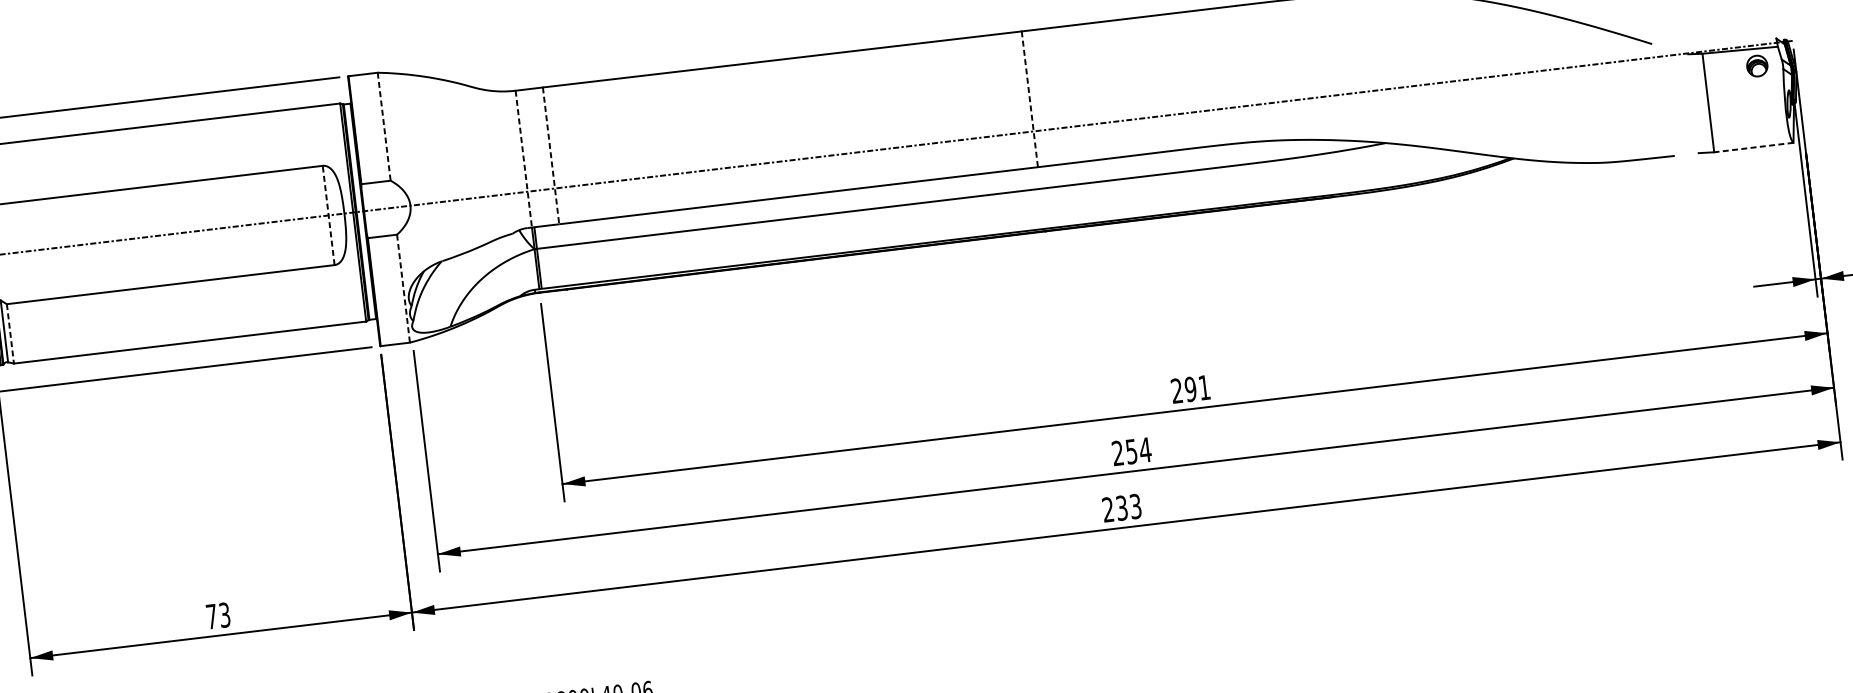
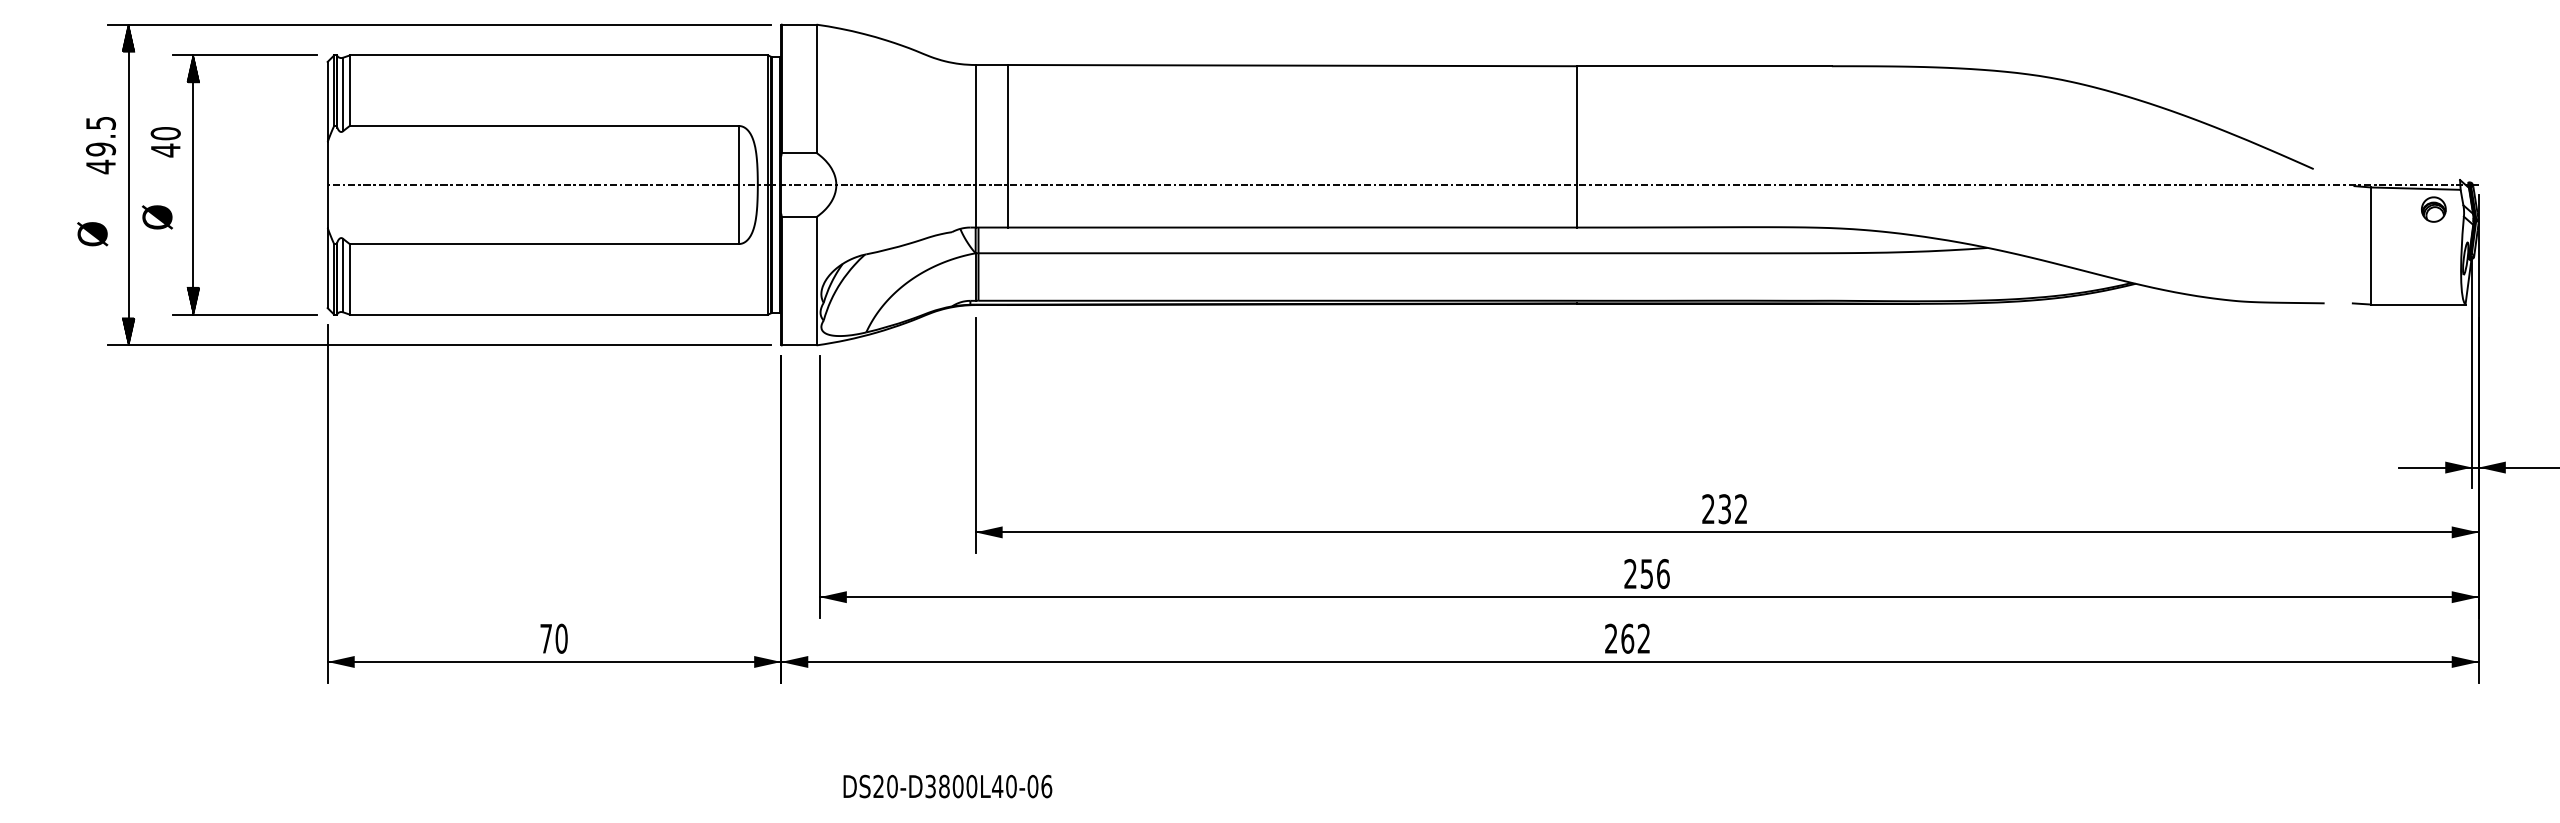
line: (1029, 99) -> (1576, 146), dashed -> solid
line: (384, 127) -> (816, 89), dashed -> solid
line: (1753, 147) -> (2417, 304), dashed -> solid
line: (550, 156) -> (1007, 146), dashed -> solid
line: (523, 159) -> (975, 146), dashed -> solid
line: (329, 215) -> (739, 185), dashed -> solid
line: (403, 288) -> (816, 281), dashed -> solid
line: (10, 334) -> (349, 279), dashed -> solid
text: (1197, 388) -> (1732, 509), 291 -> 232
text: (1145, 450) -> (1663, 574), 254 -> 256
text: (1128, 507) -> (1635, 638), 233 -> 262
text: (224, 614) -> (561, 638), 73 -> 70

